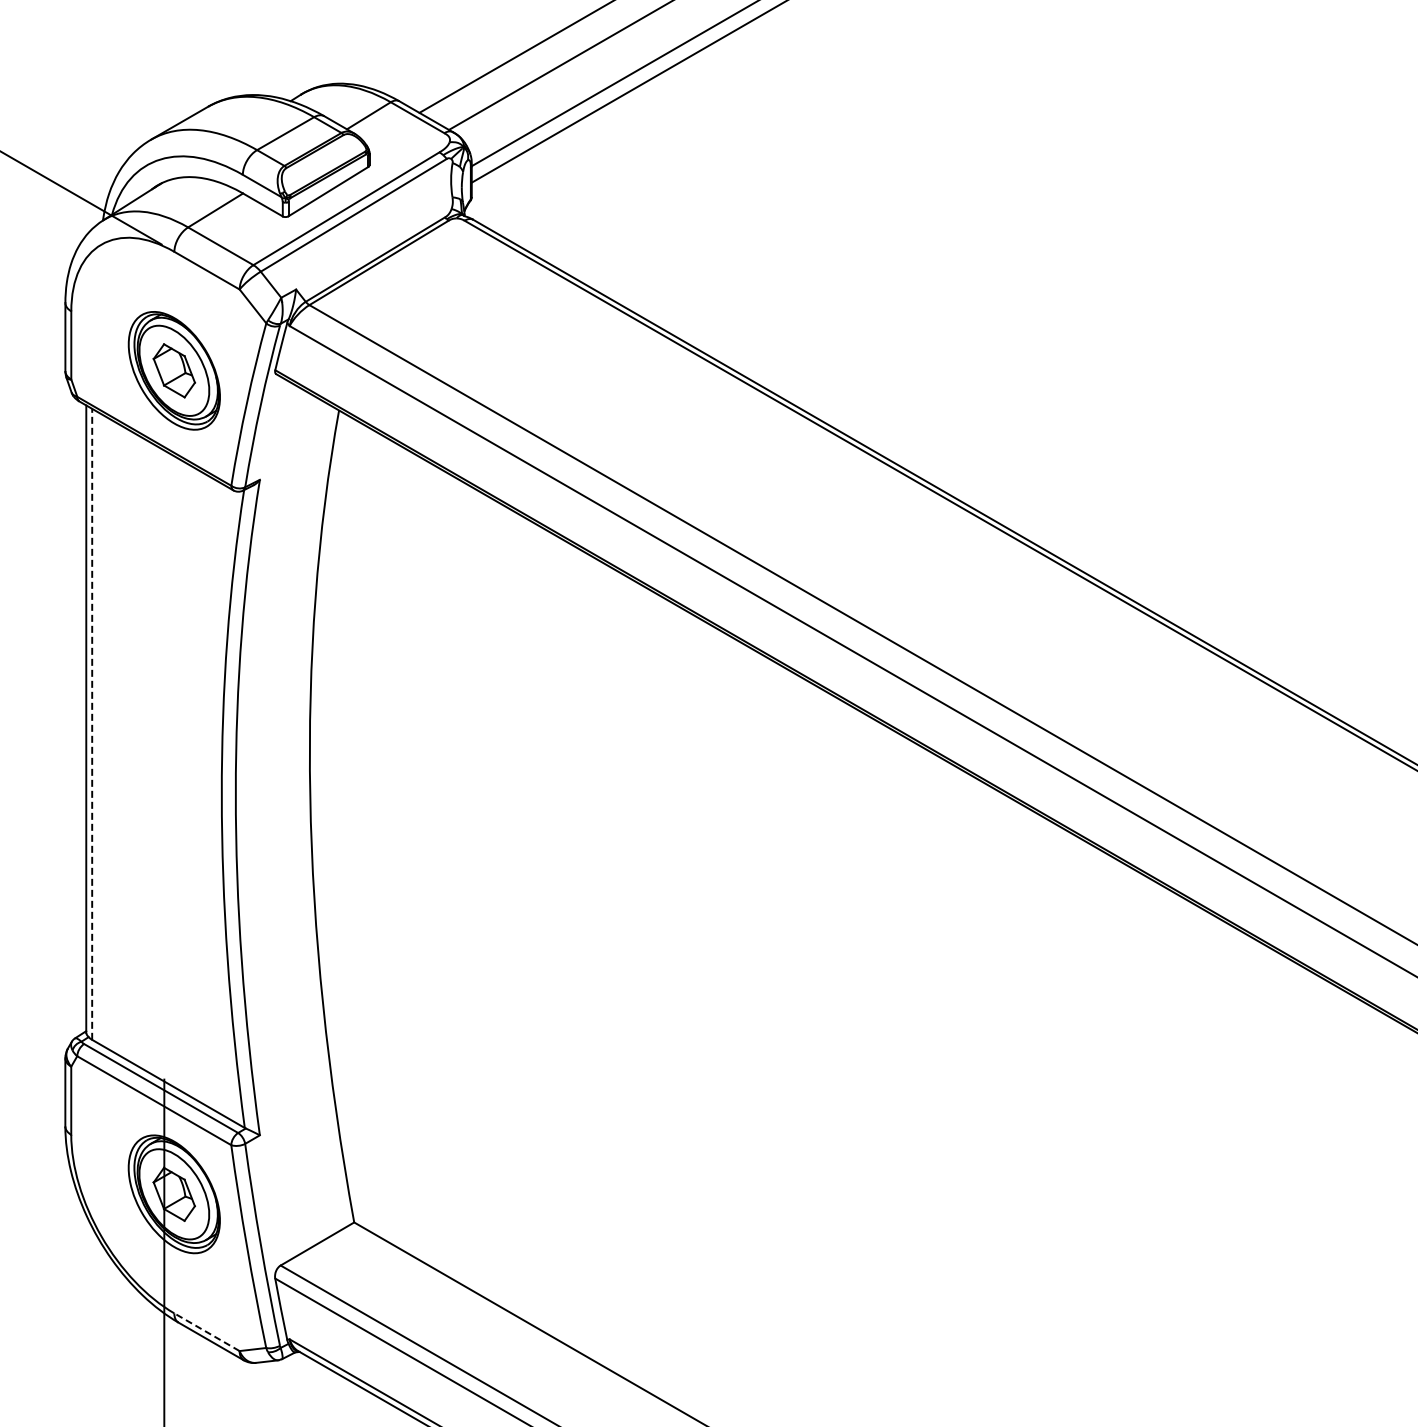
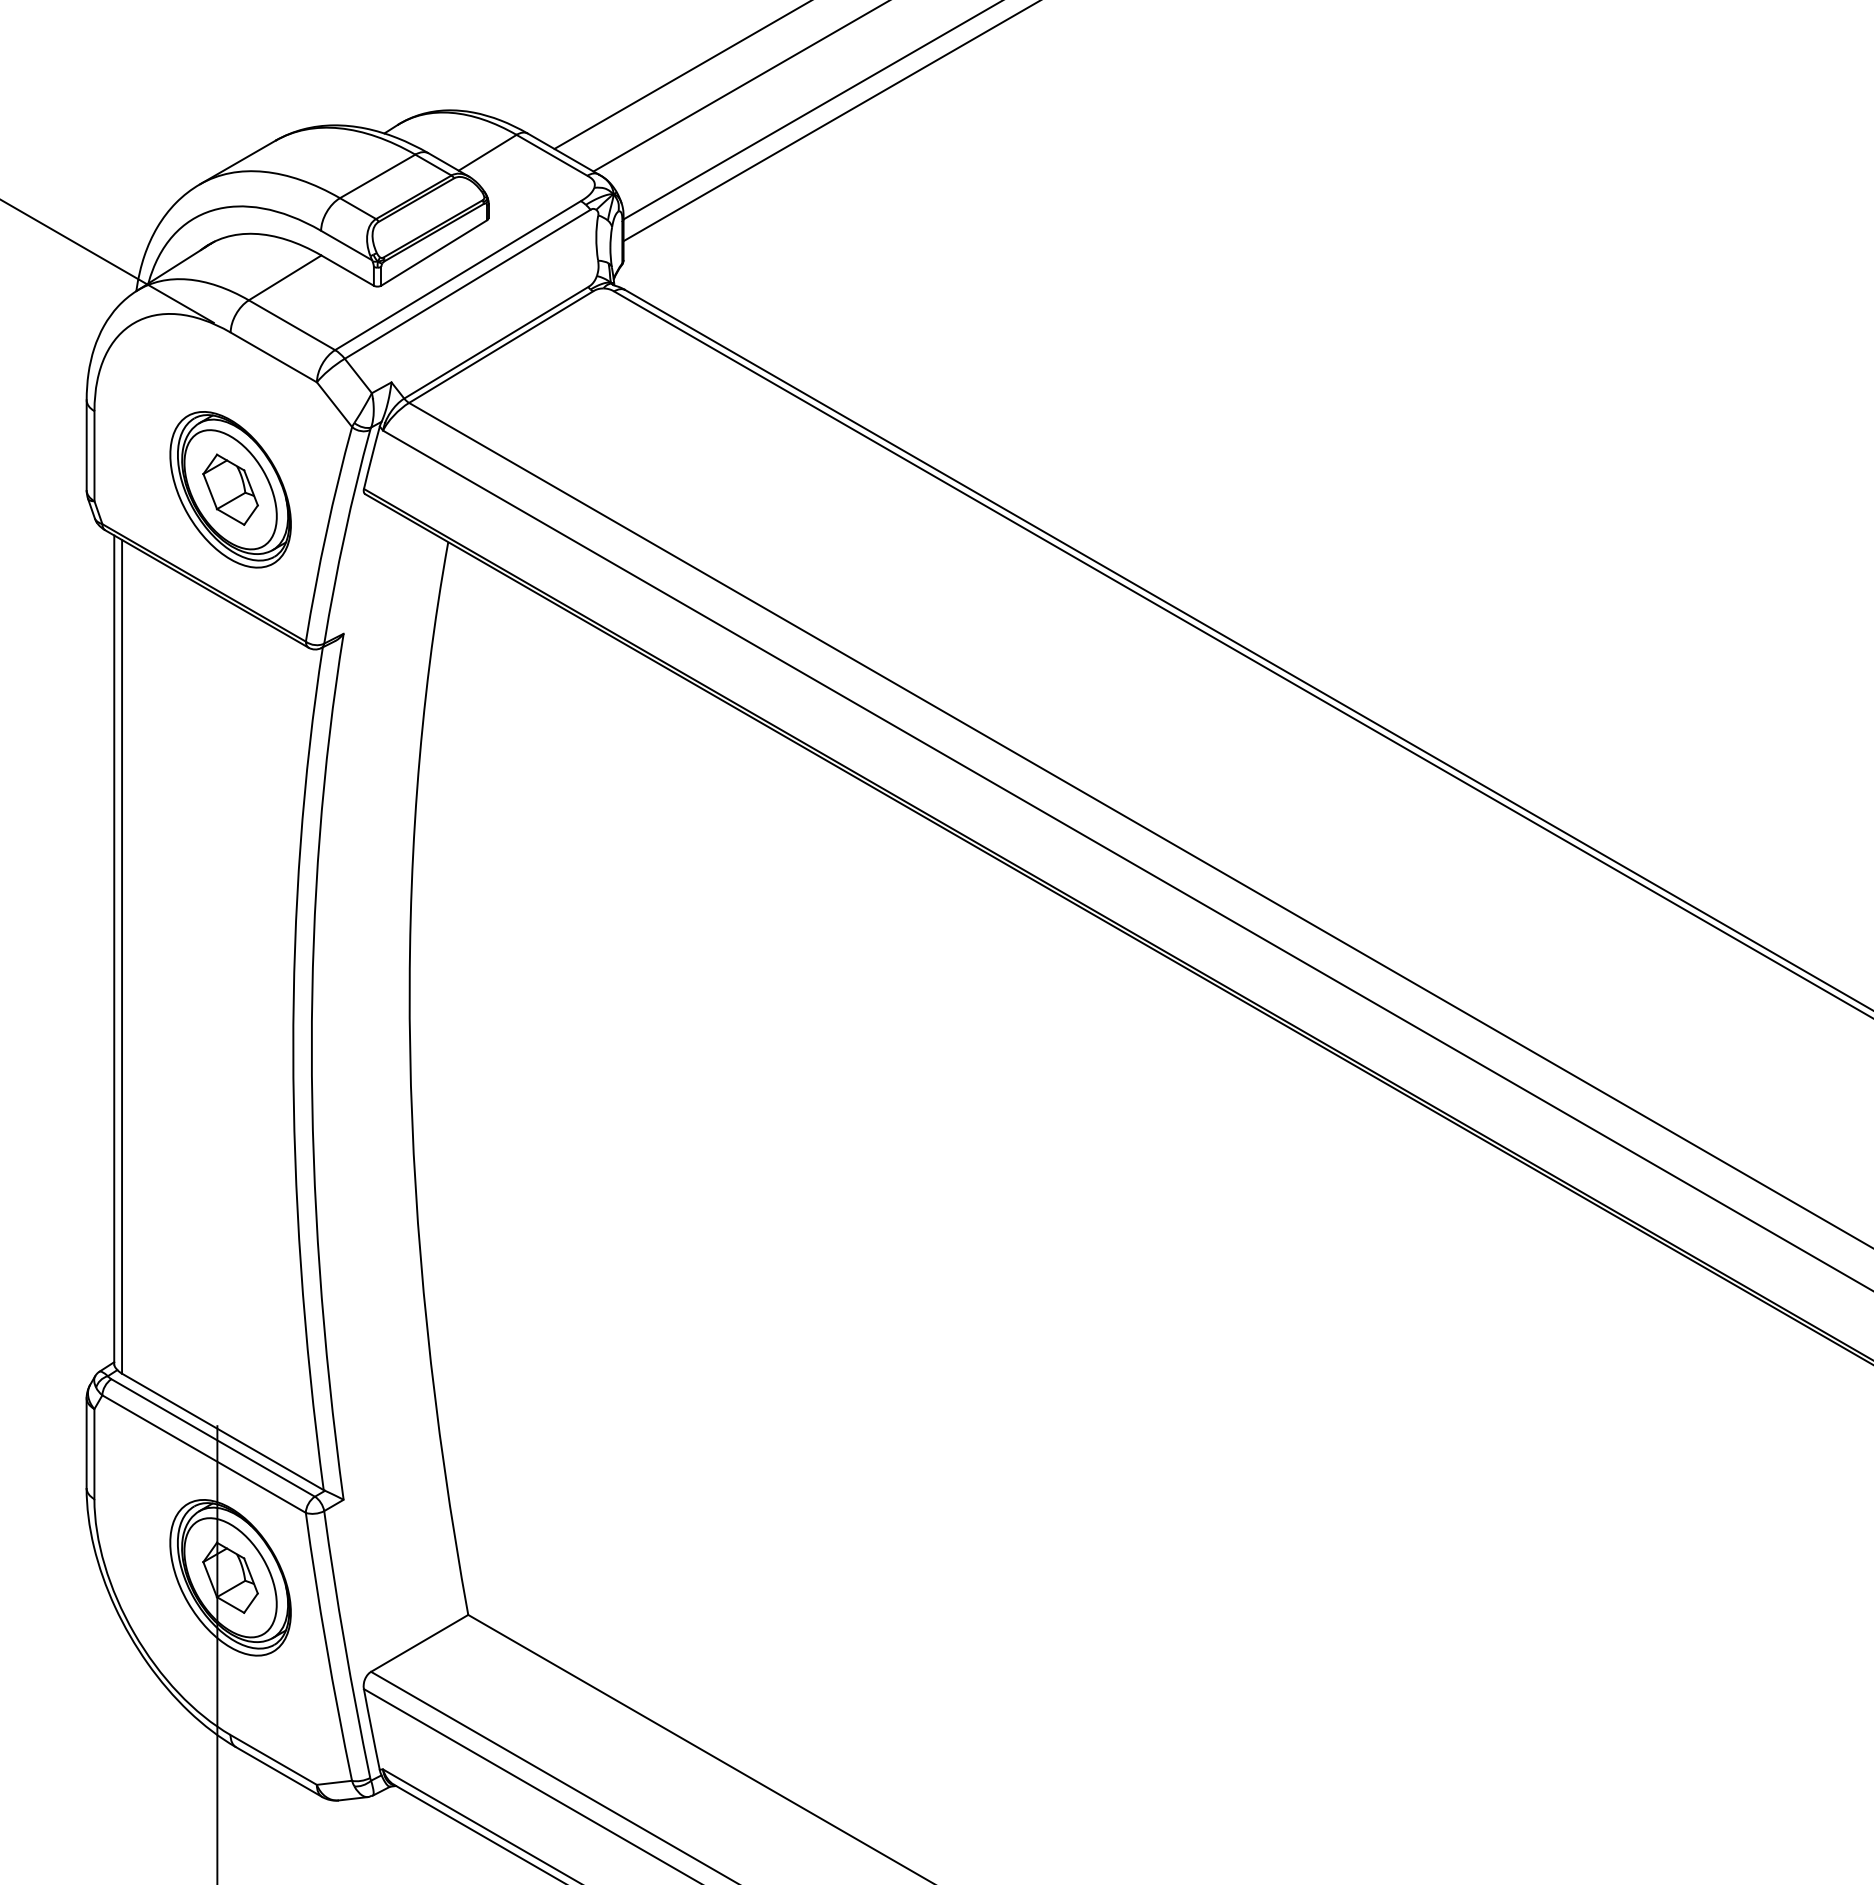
line: (92, 723) -> (122, 955), dashed -> solid
line: (206, 1332) -> (273, 1760), dashed -> solid

